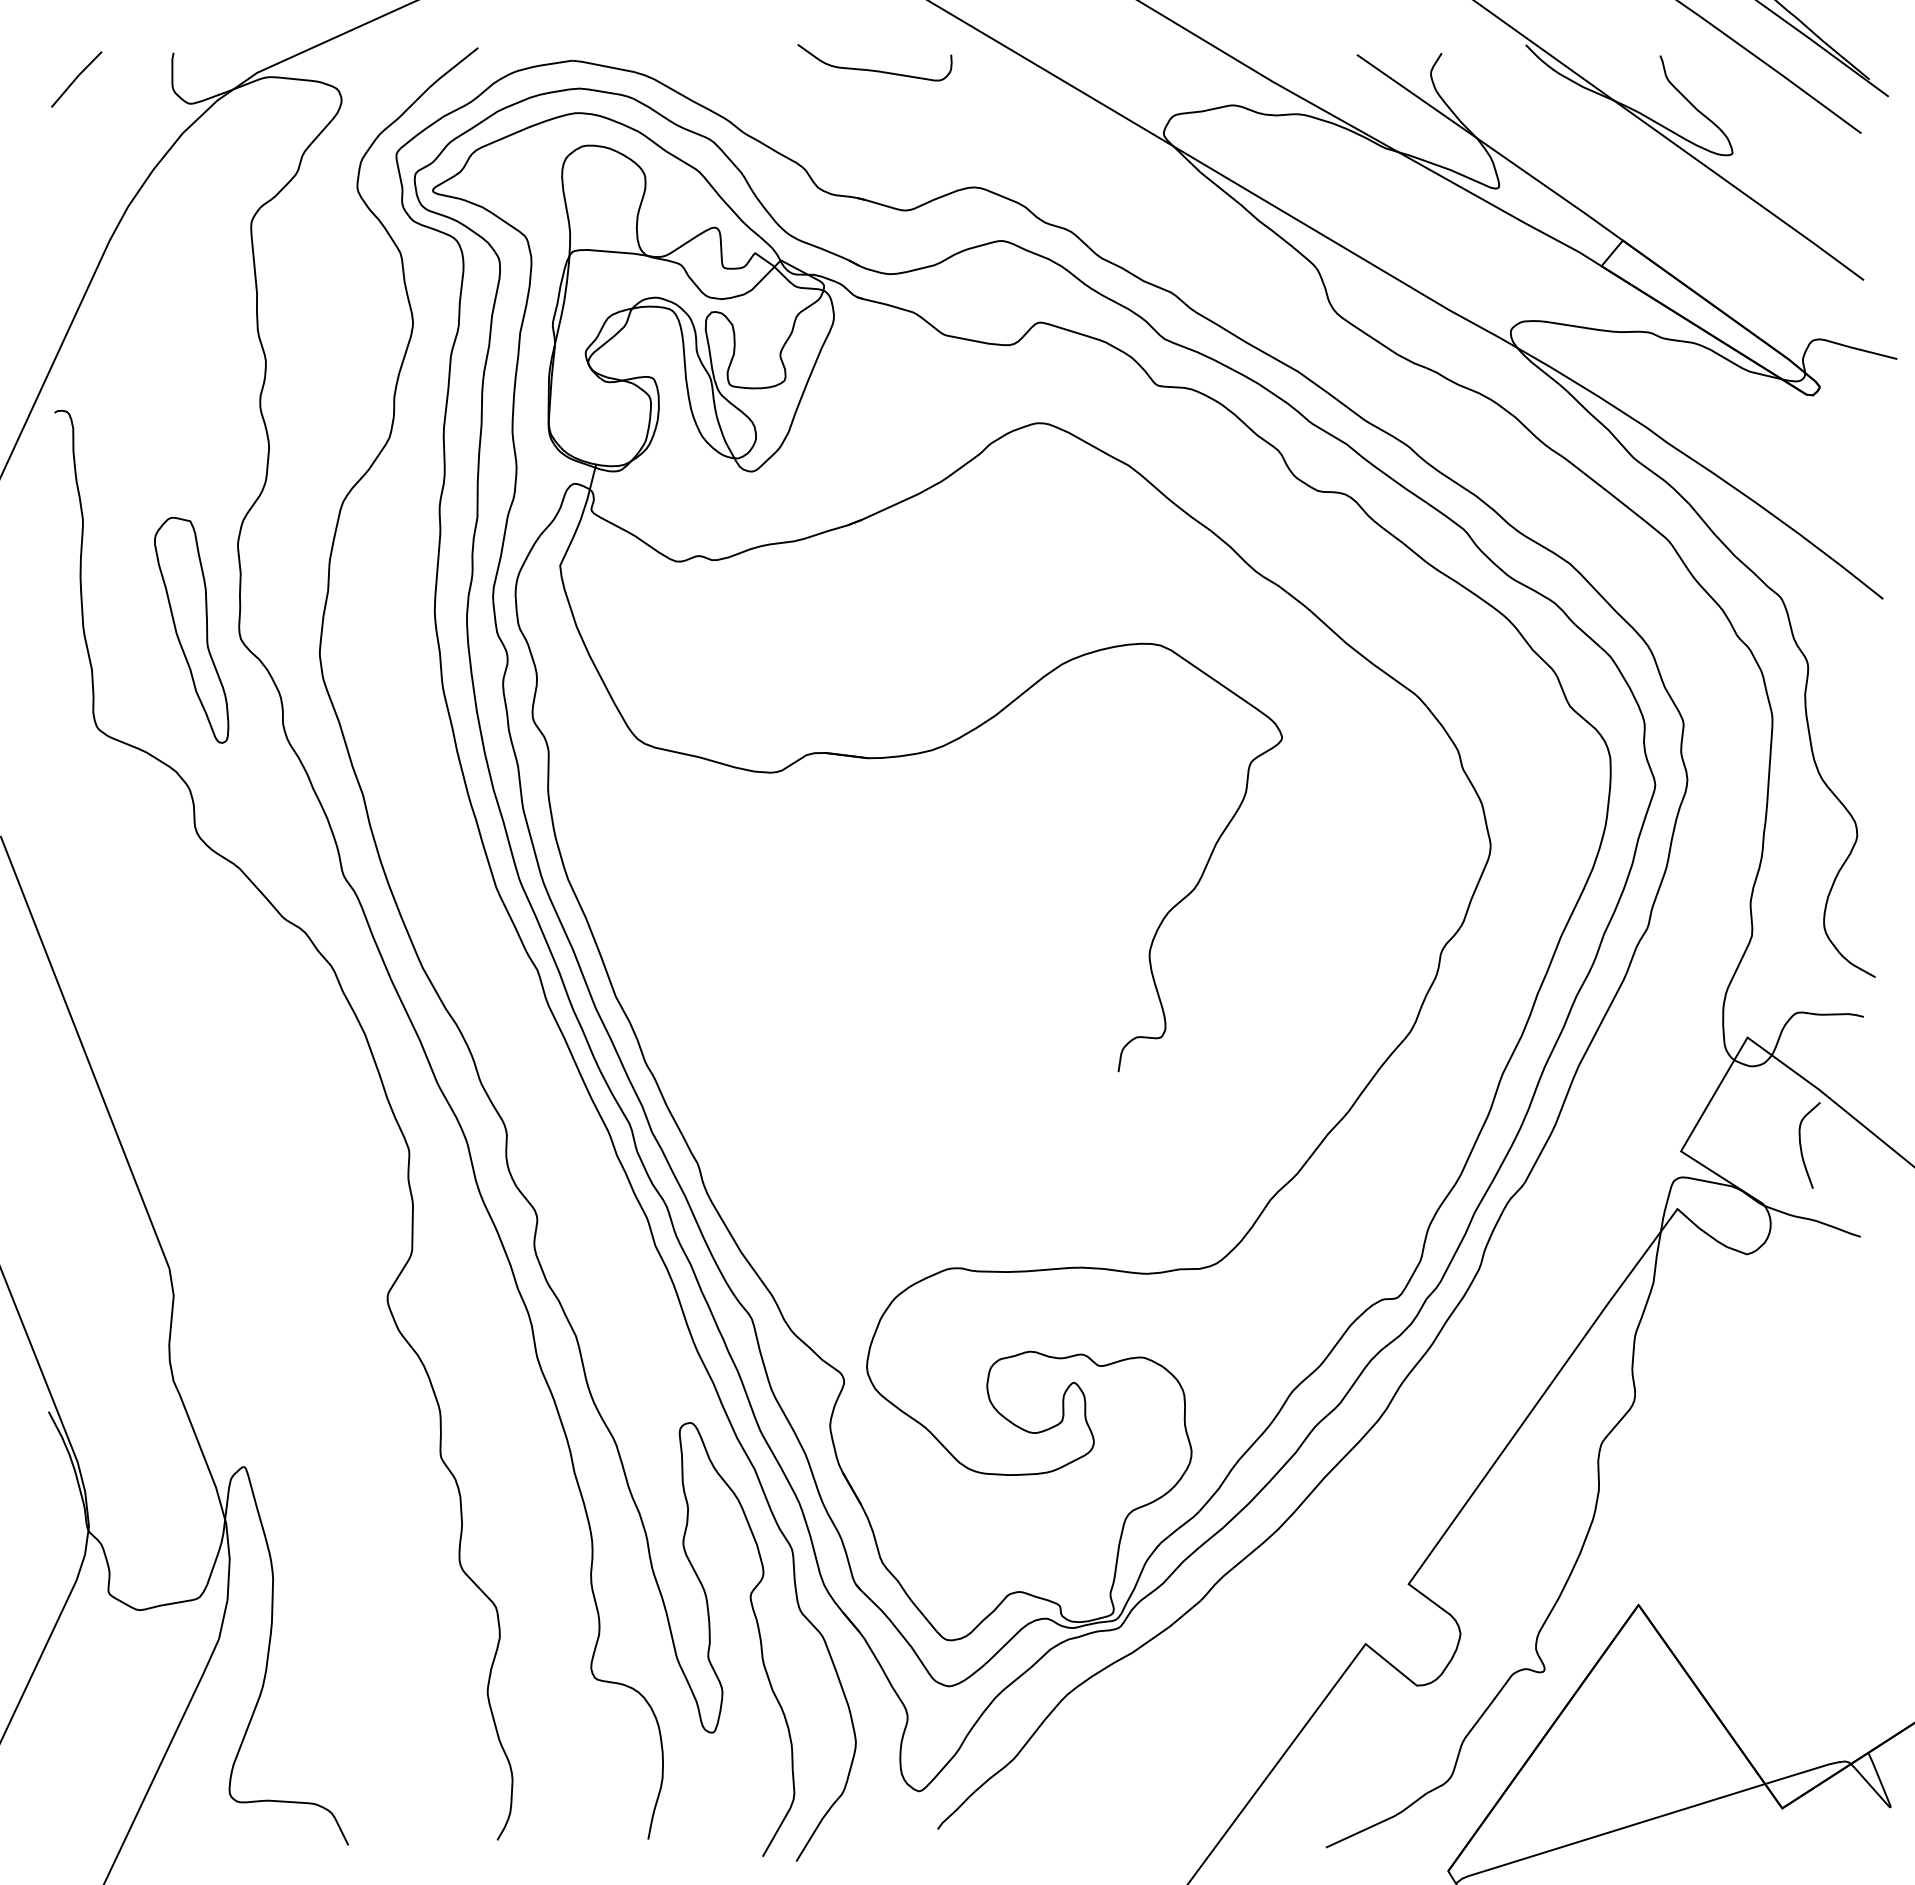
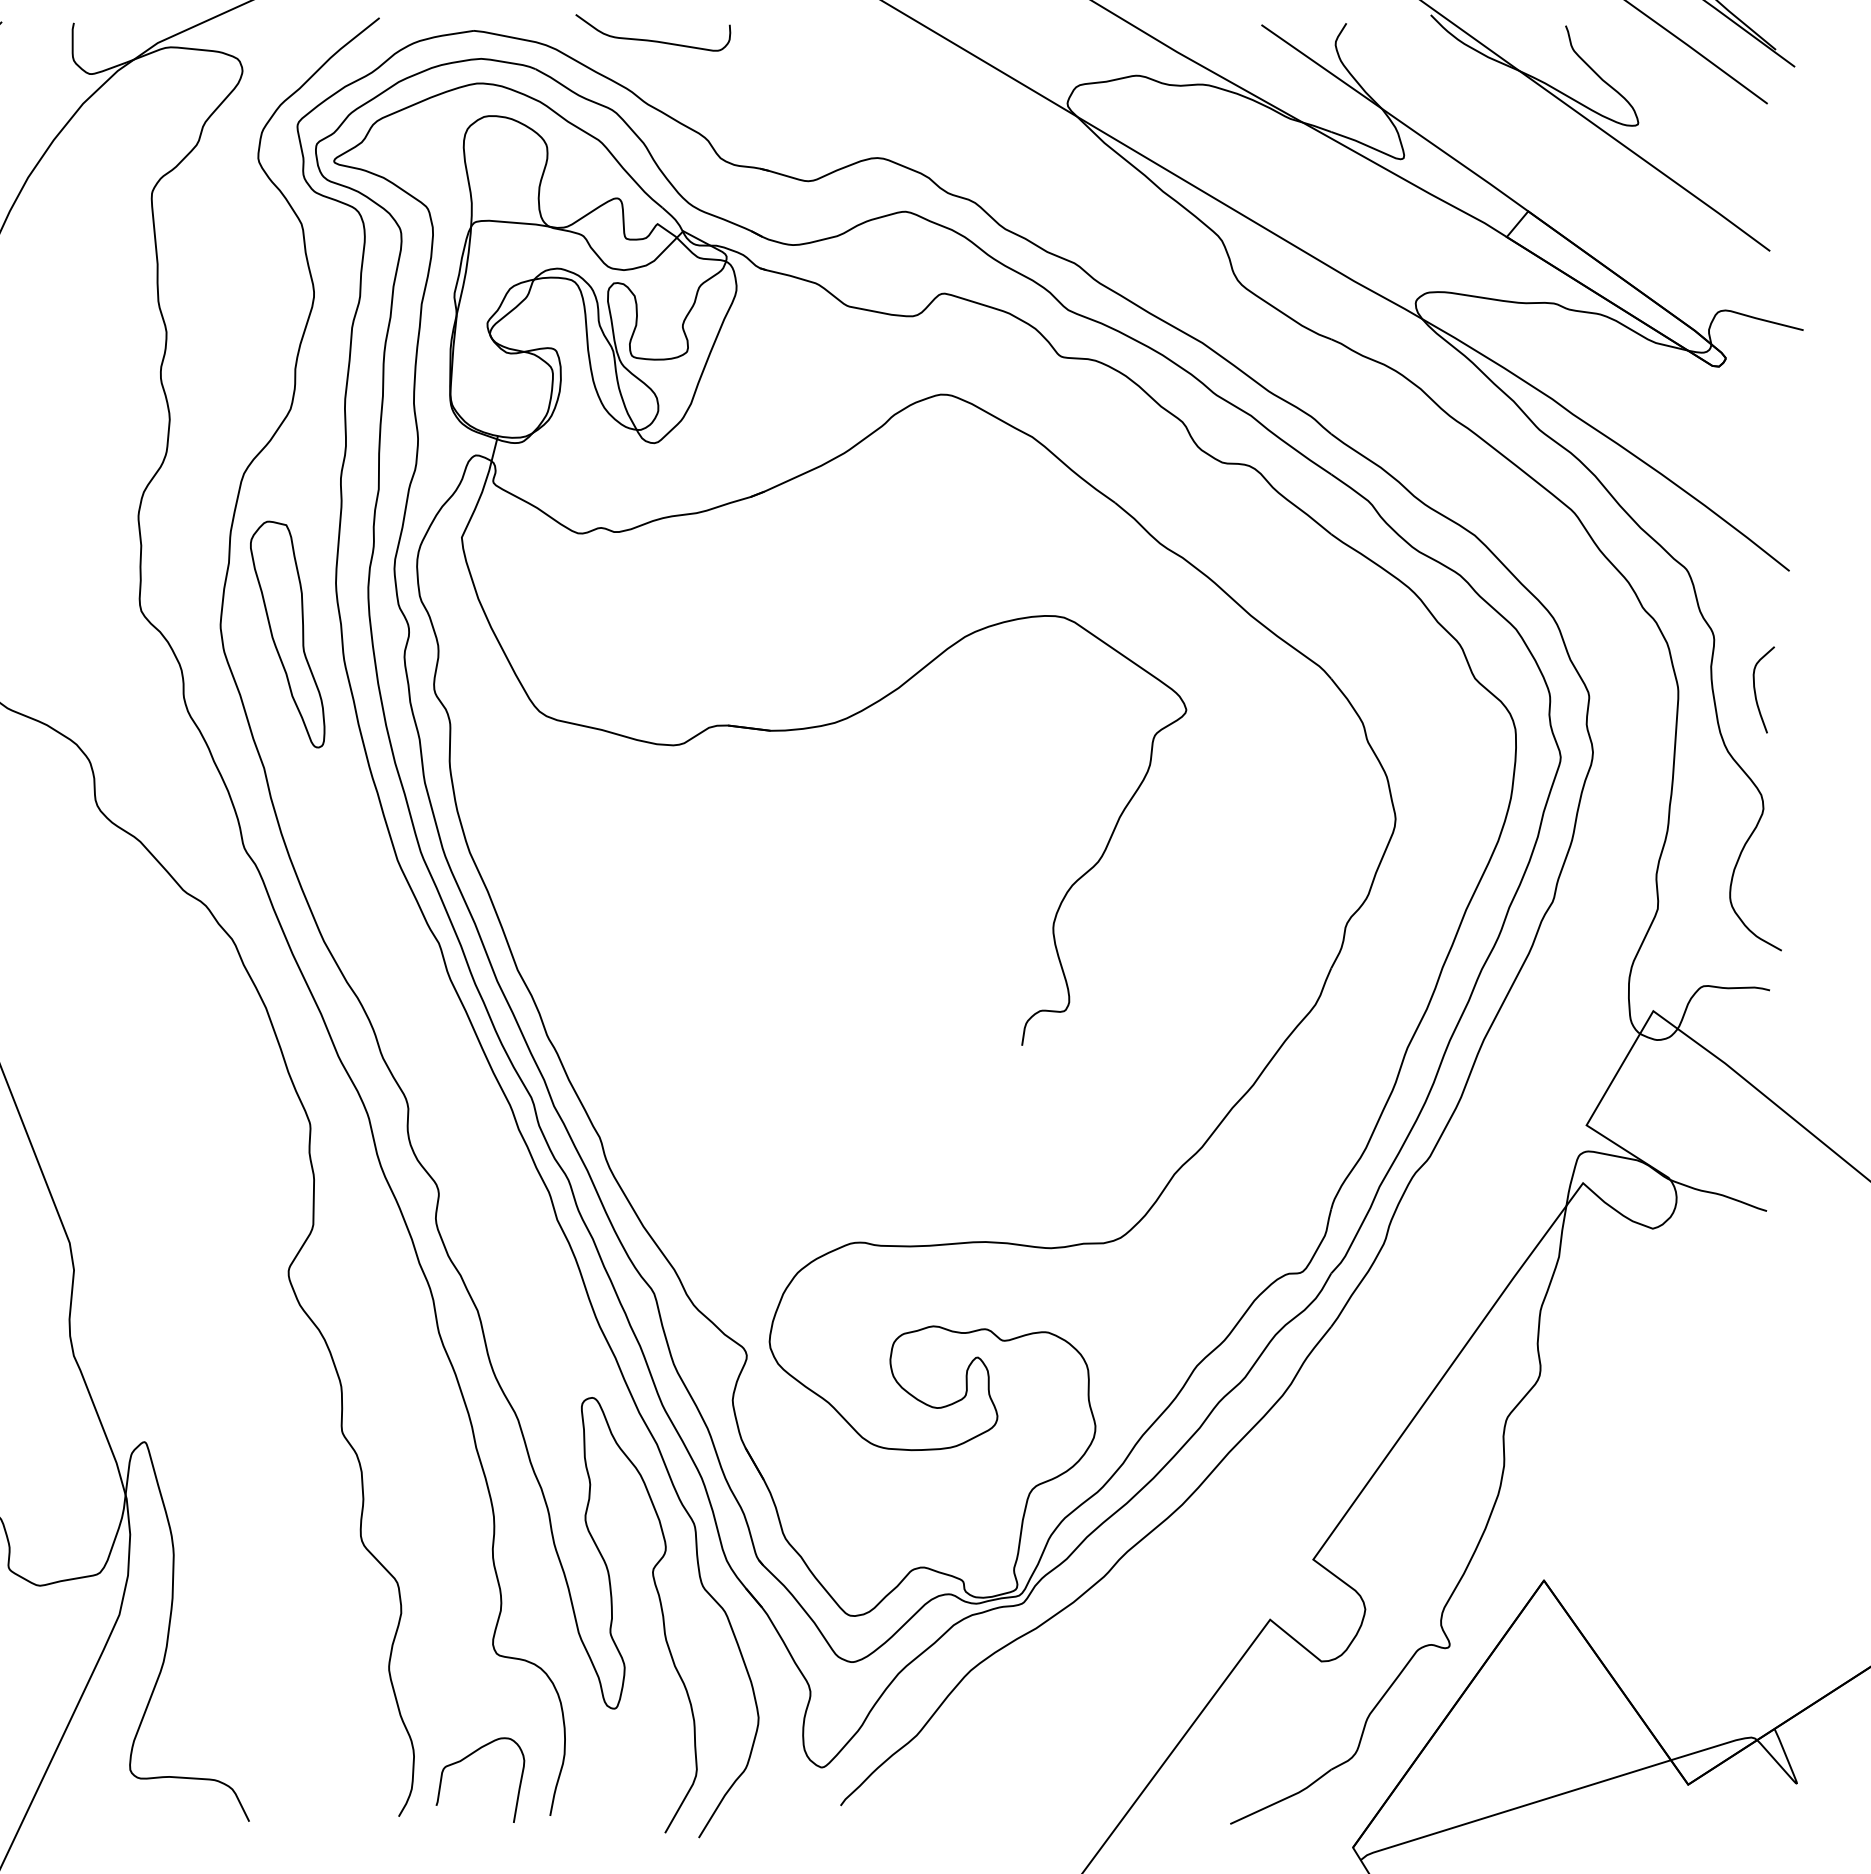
curve: (873, 69) -> (651, 39), moved
part: (191, 629) -> (287, 633), moved
curve: (1801, 1145) -> (1755, 689), moved
curve: (564, 1782) -> (466, 1758), added

